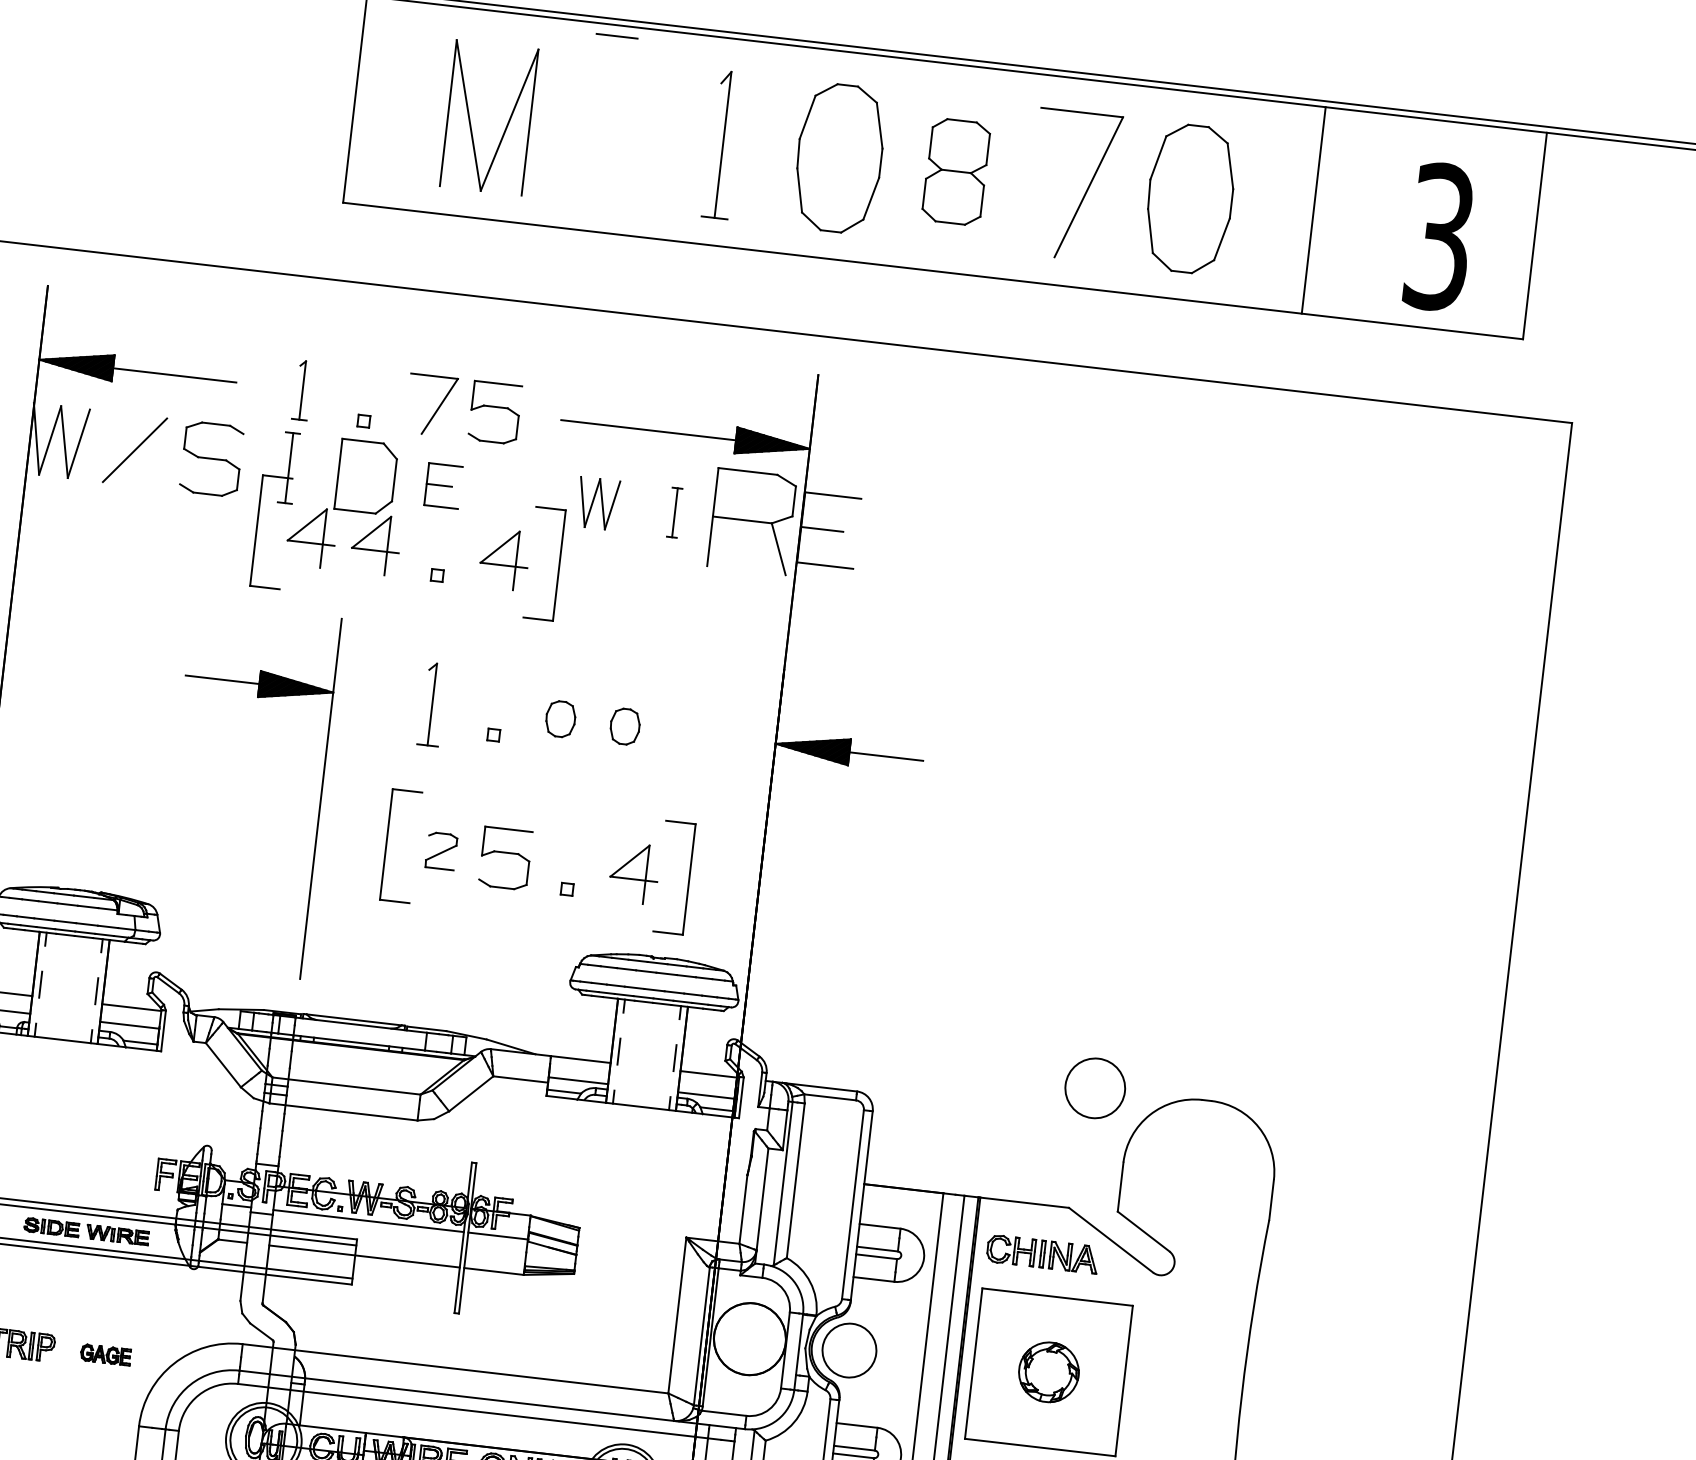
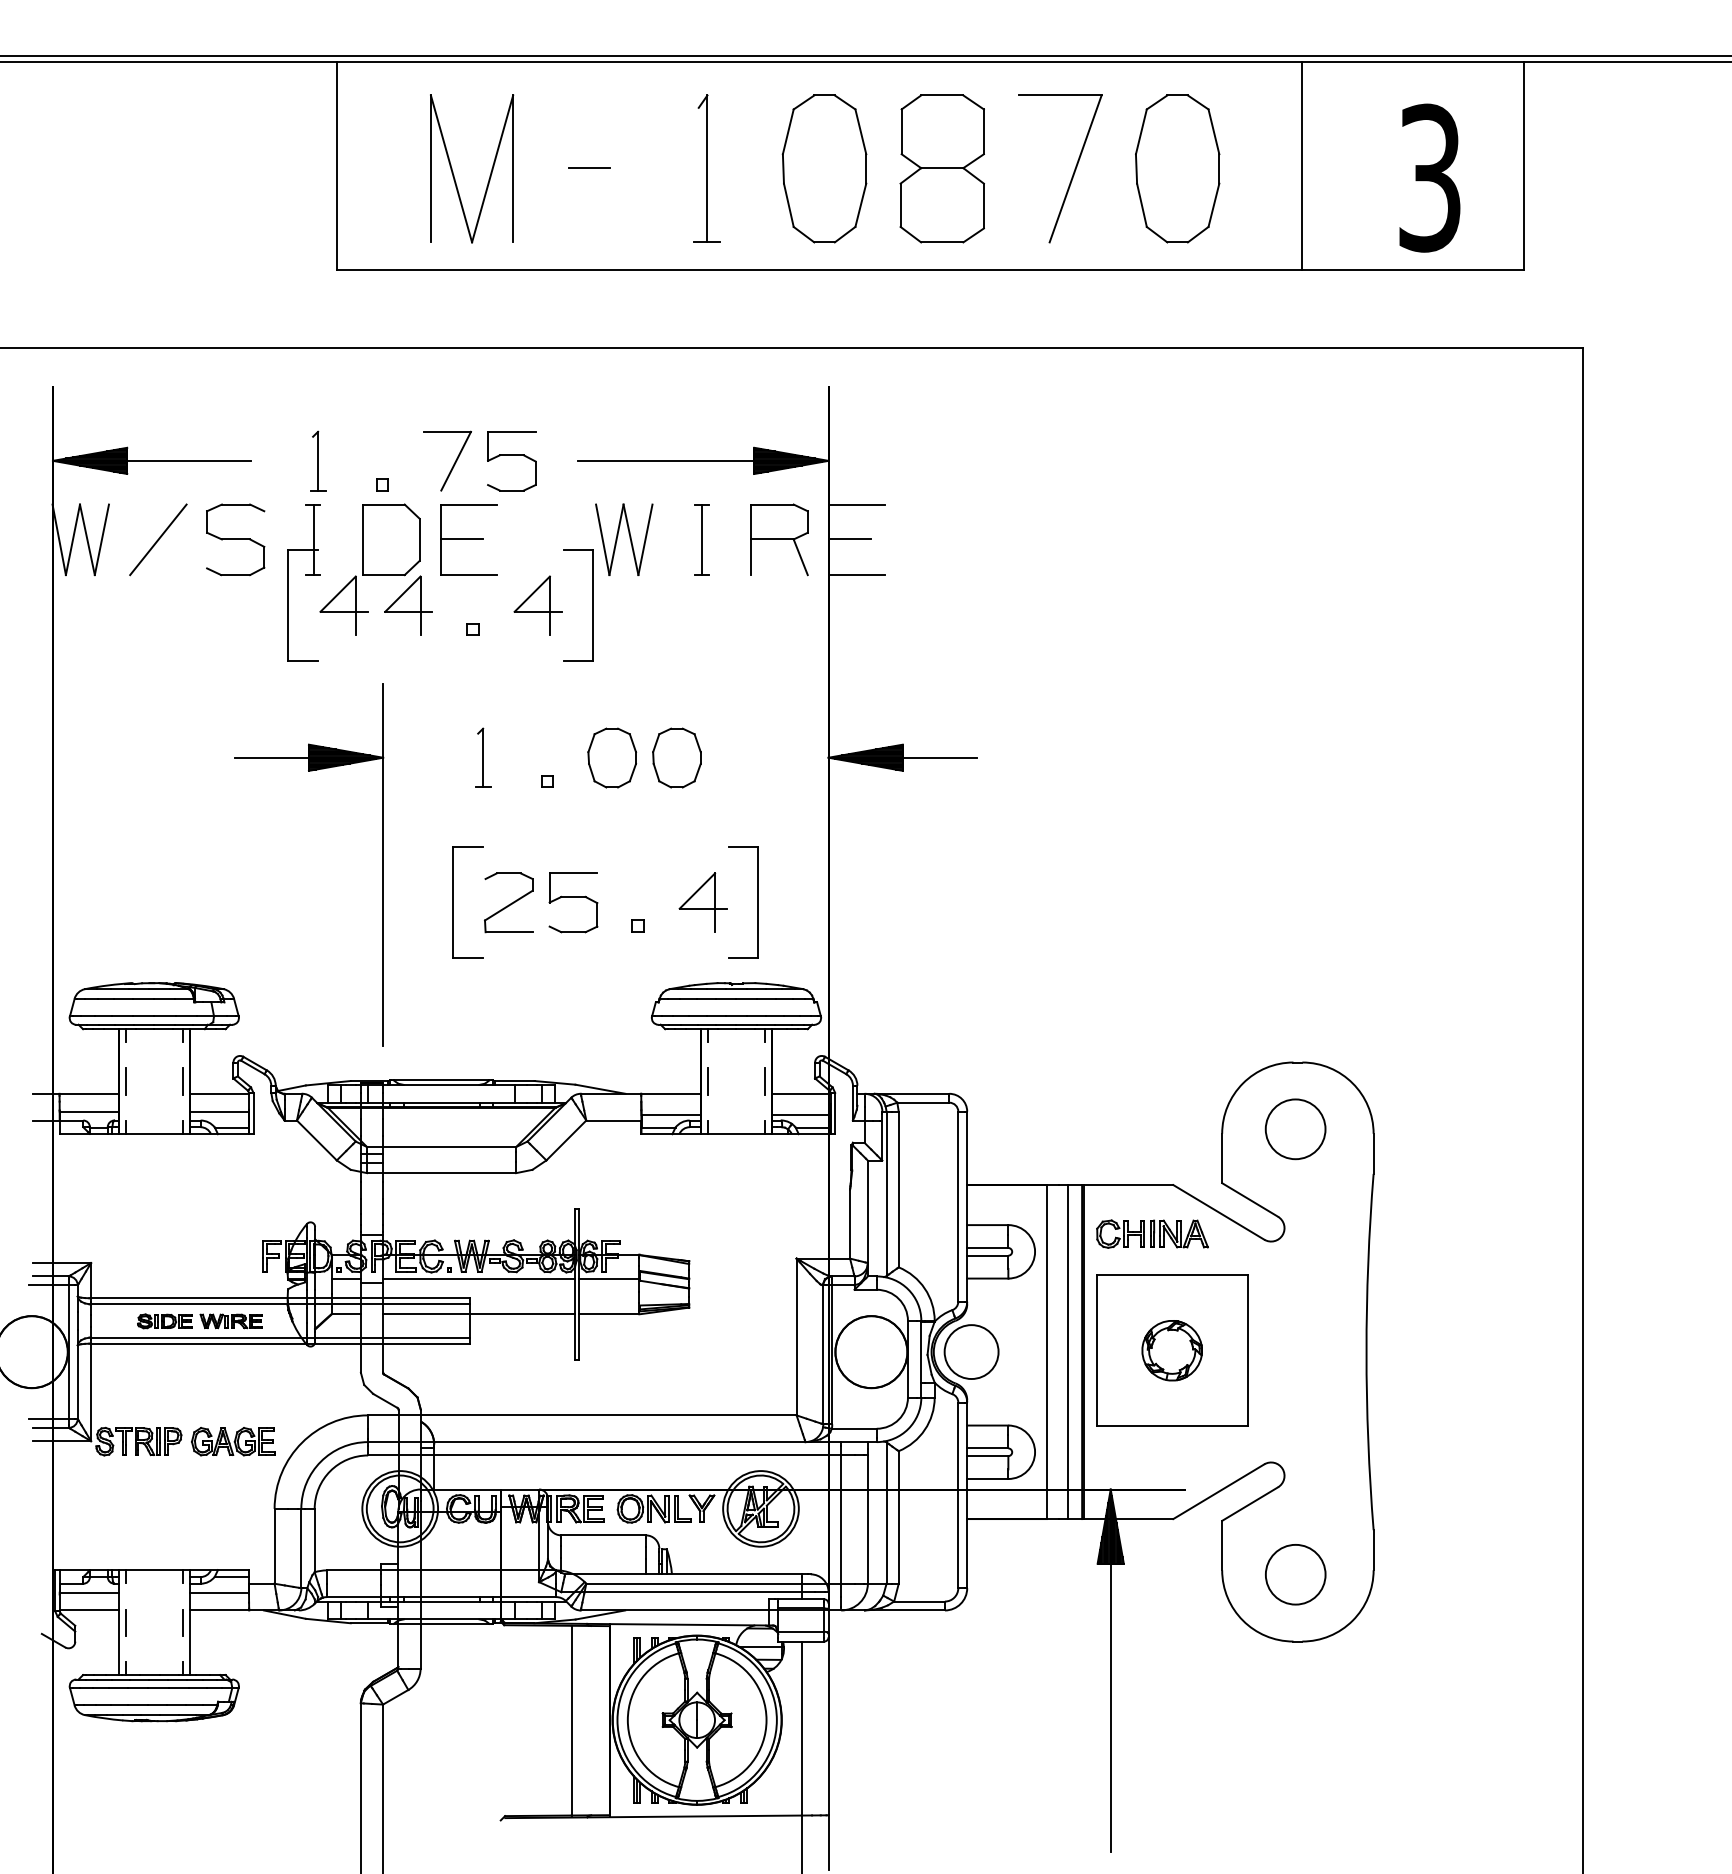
line: (616, 35) -> (589, 167), moved
part: (955, 171) -> (941, 168), size x1.43
part: (443, 485) -> (468, 539), size x1.67
part: (598, 503) -> (624, 539), size x1.43
part: (674, 512) -> (701, 539), size x1.43
part: (752, 521) -> (779, 539), size x0.71
part: (432, 703) -> (483, 757), size x0.71
part: (560, 718) -> (611, 757), size x1.67
part: (624, 726) -> (676, 757), size x1.67
part: (441, 850) -> (508, 902), size x1.67
circle: (1095, 1088) -> (1295, 1129), moved
part: (105, 1354) -> (233, 1441), size x1.67

